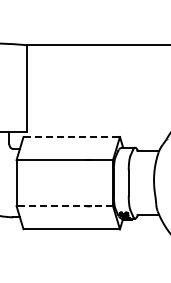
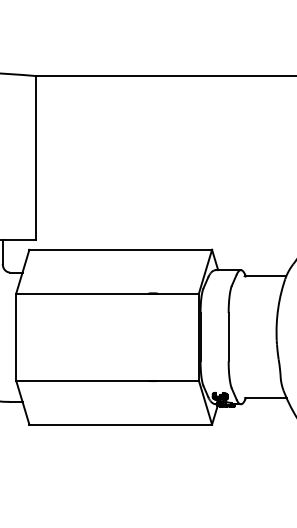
line: (72, 137) -> (122, 250), dashed -> solid
line: (64, 206) -> (106, 381), dashed -> solid

